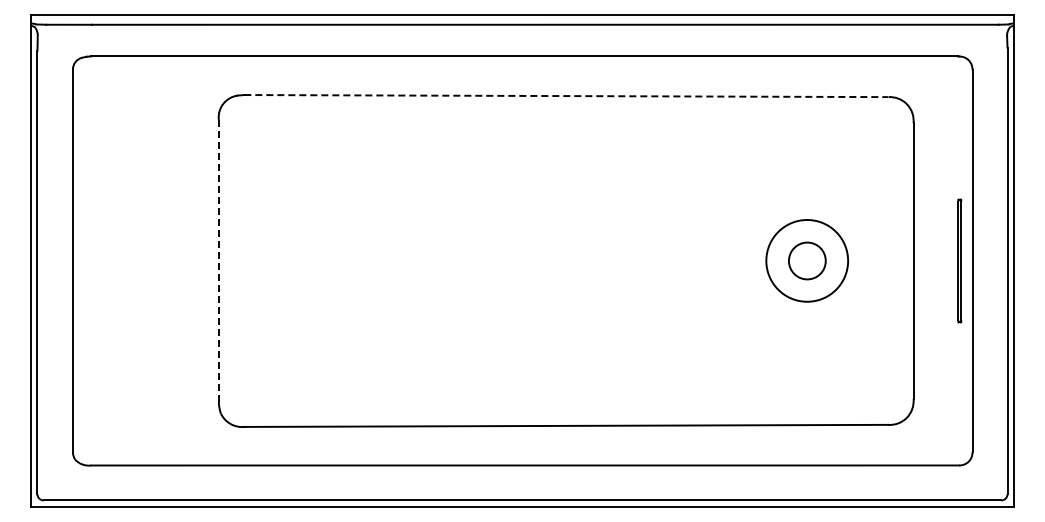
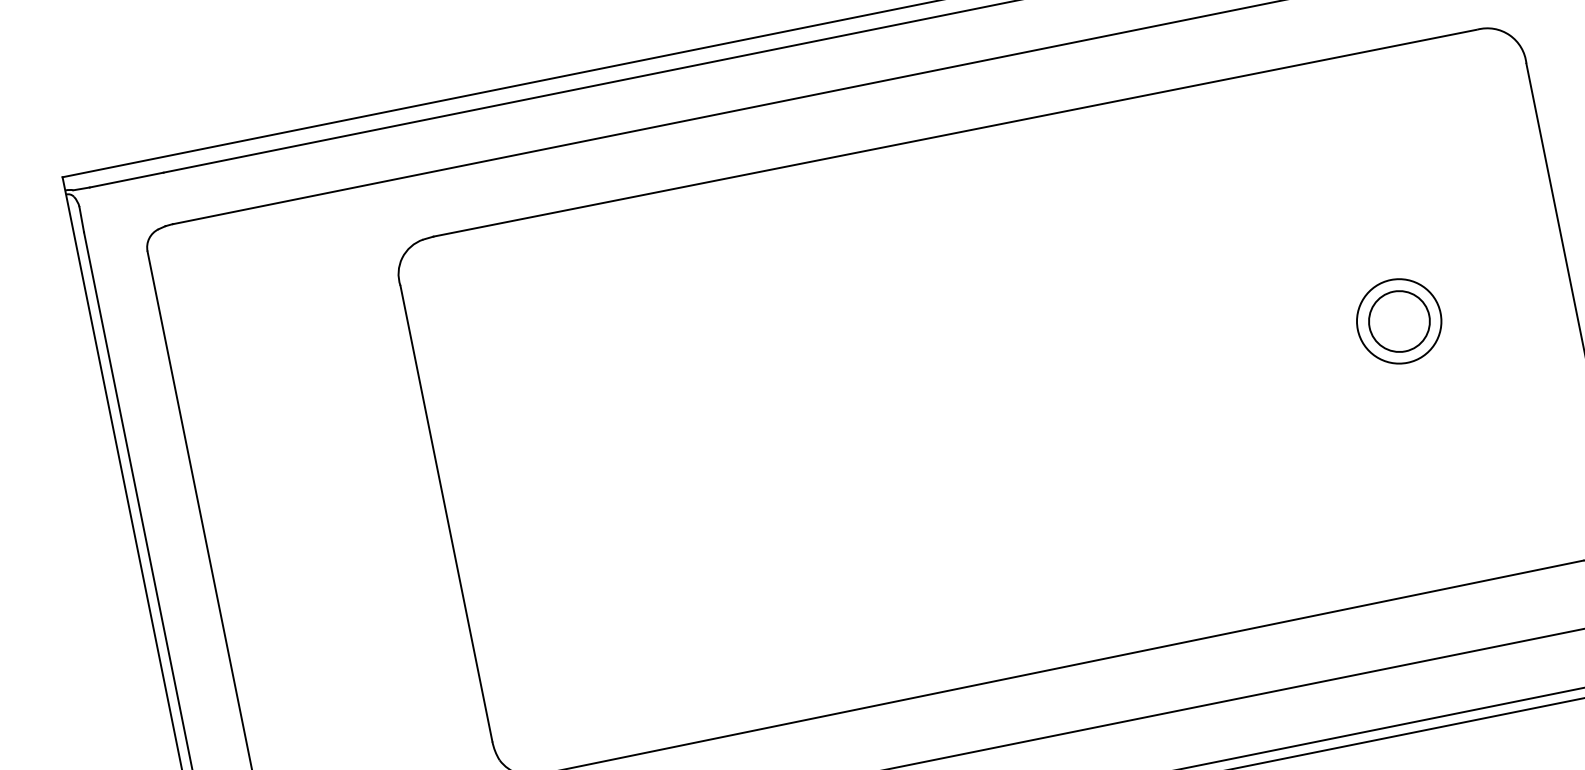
line: (566, 96) -> (955, 133), dashed -> solid
circle: (806, 260) -> (1397, 321), size x0.62
line: (218, 261) -> (446, 514), dashed -> solid

